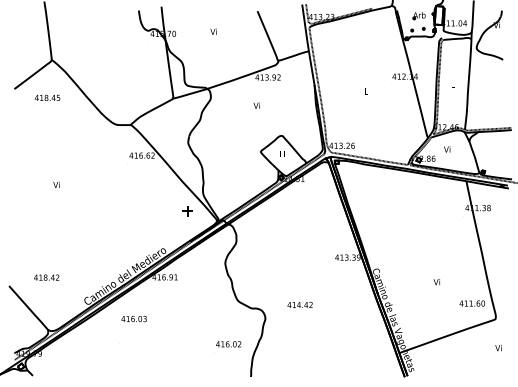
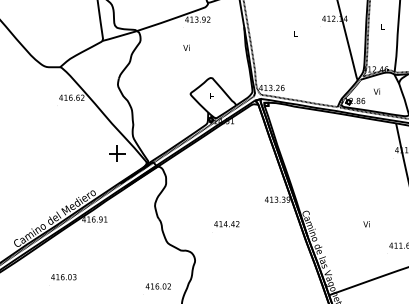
part: (187, 211) -> (117, 153), size x1.67
text: (299, 304) -> (226, 223), moved
text: (133, 319) -> (63, 277), moved

